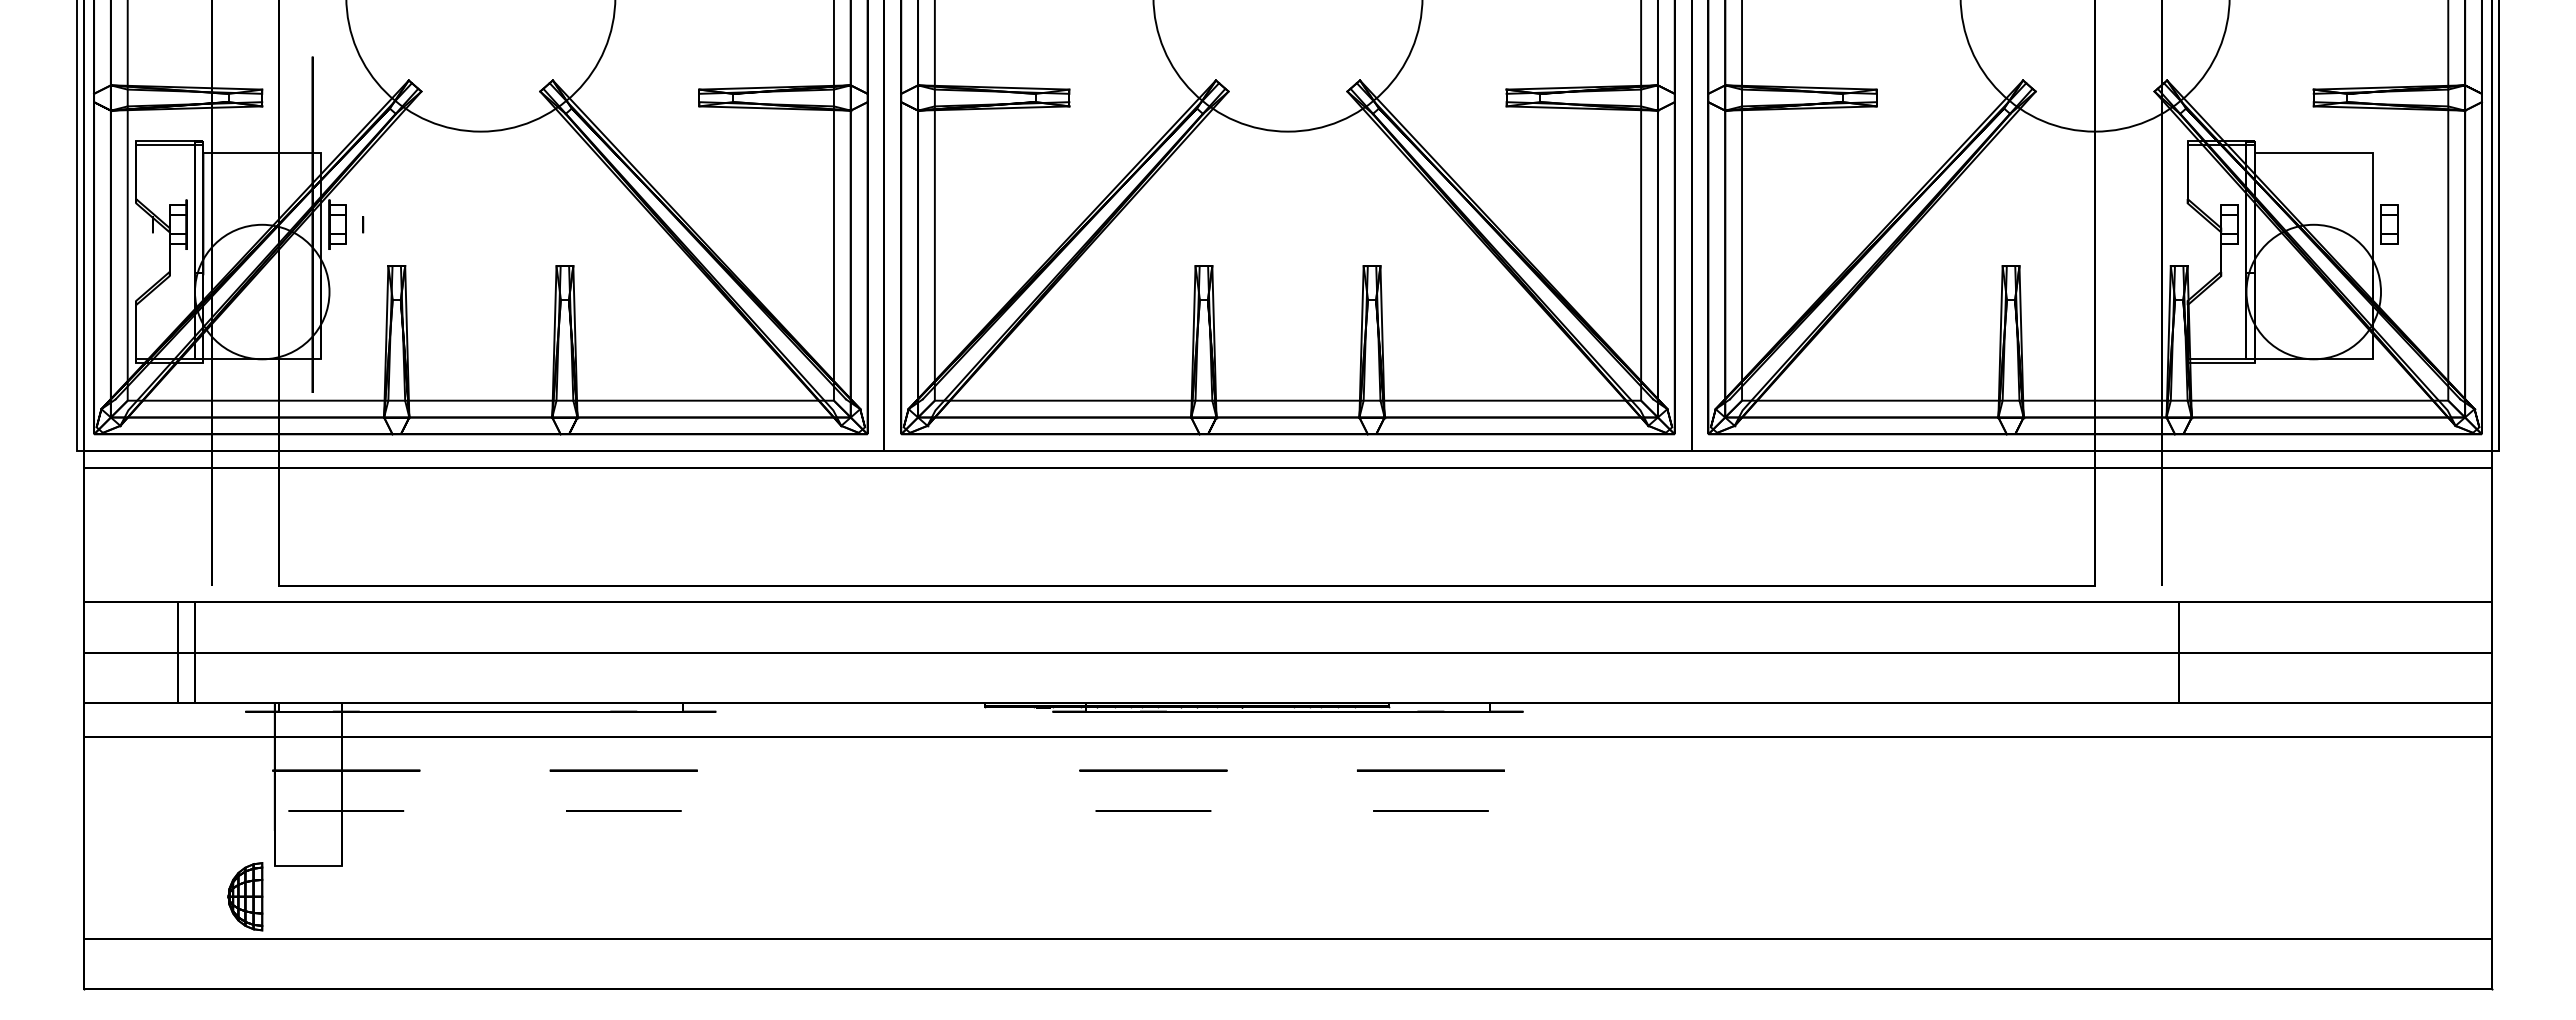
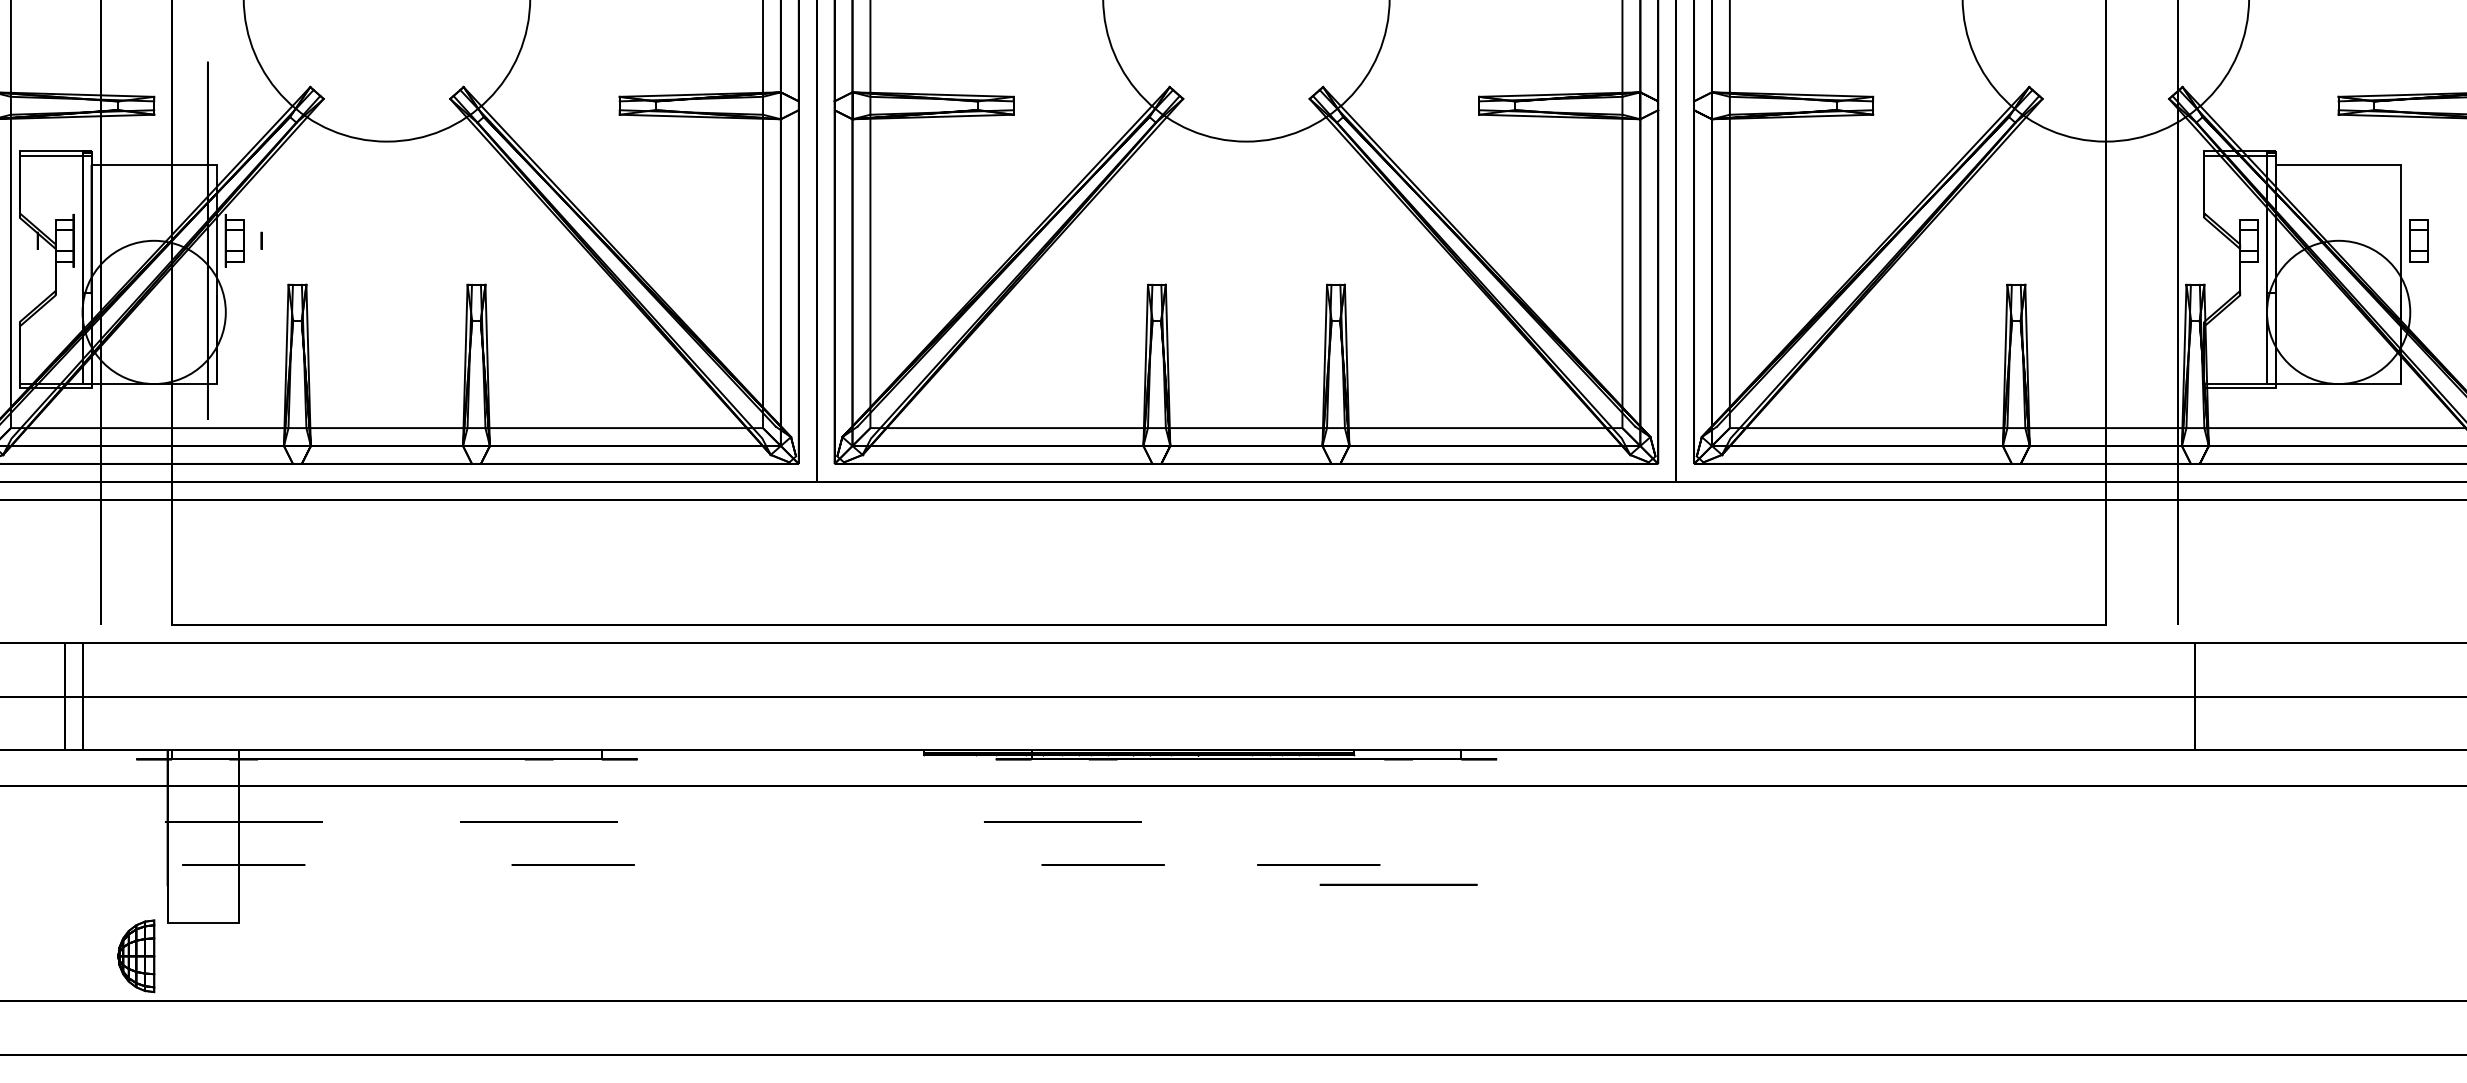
circle: (1153, 770) -> (1062, 821), moved
circle: (1430, 770) -> (1398, 884), moved
line: (623, 810) -> (572, 864), moved
line: (1430, 810) -> (1318, 864), moved

